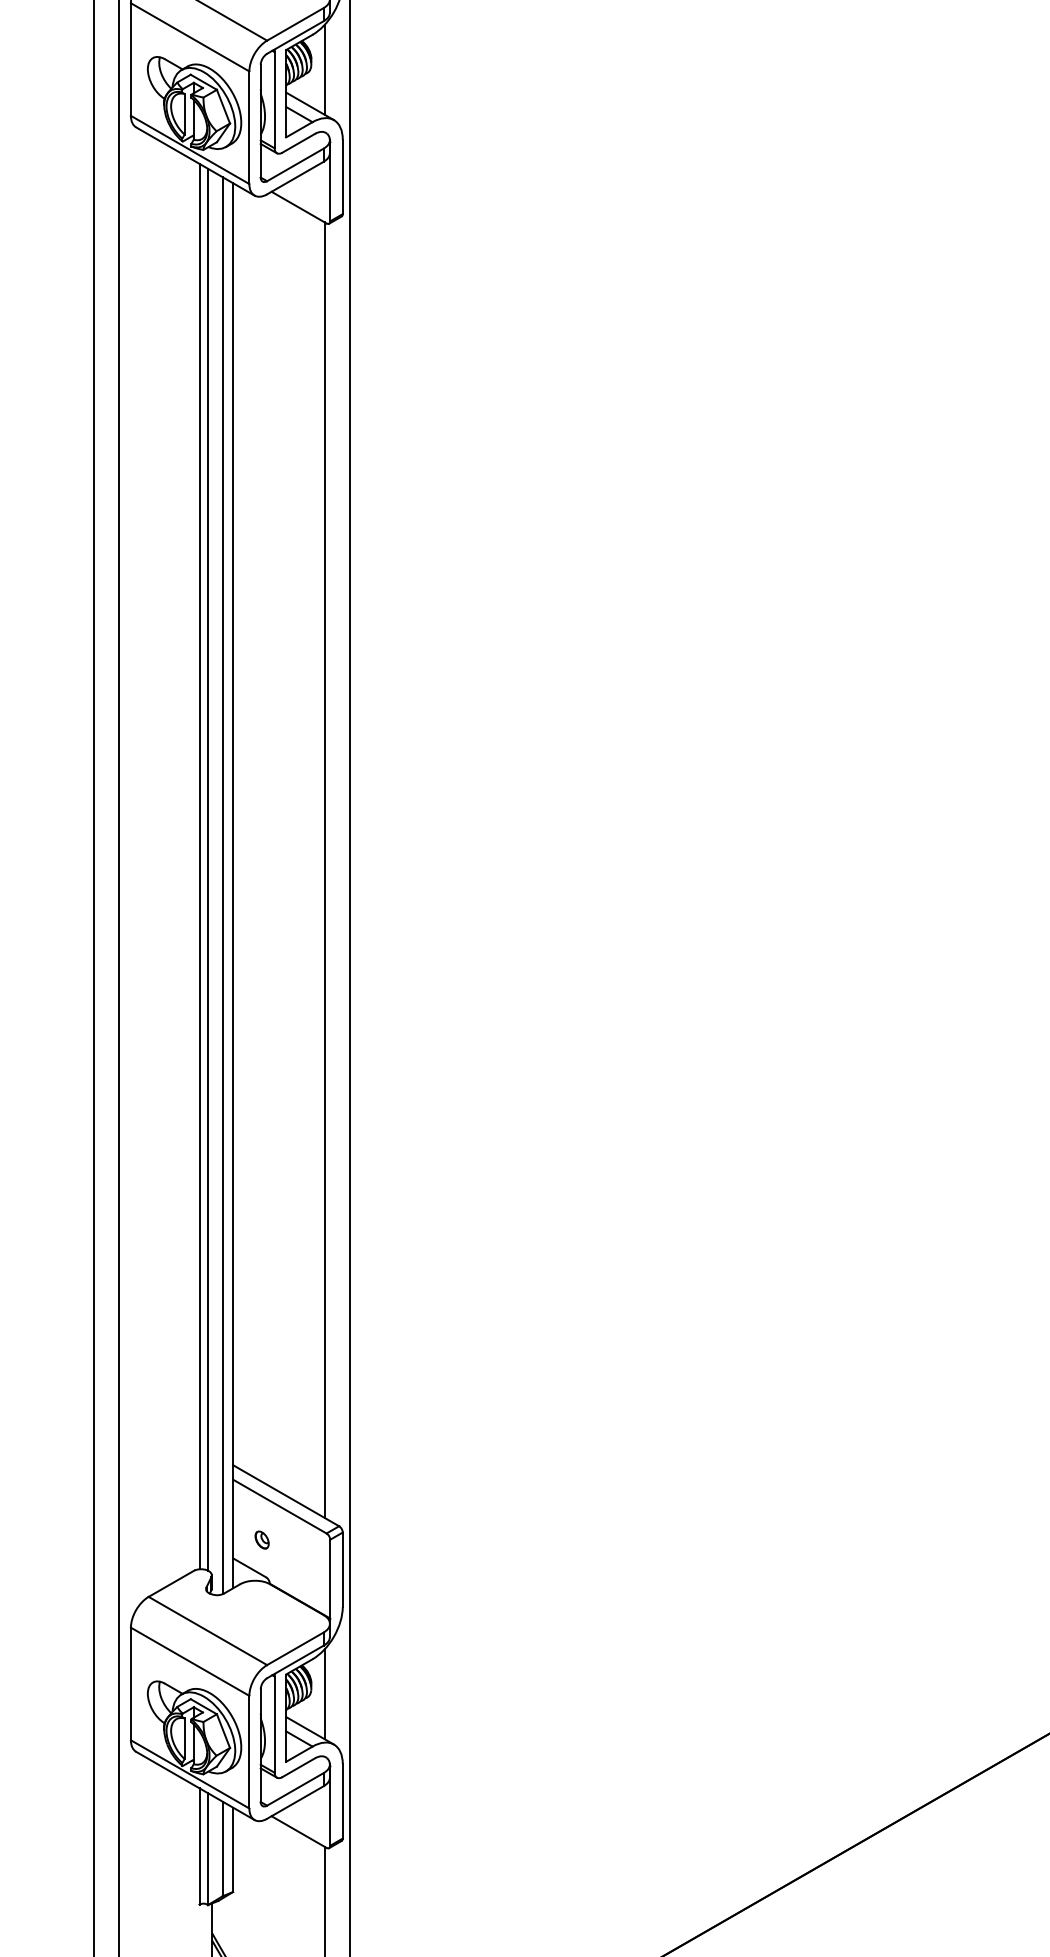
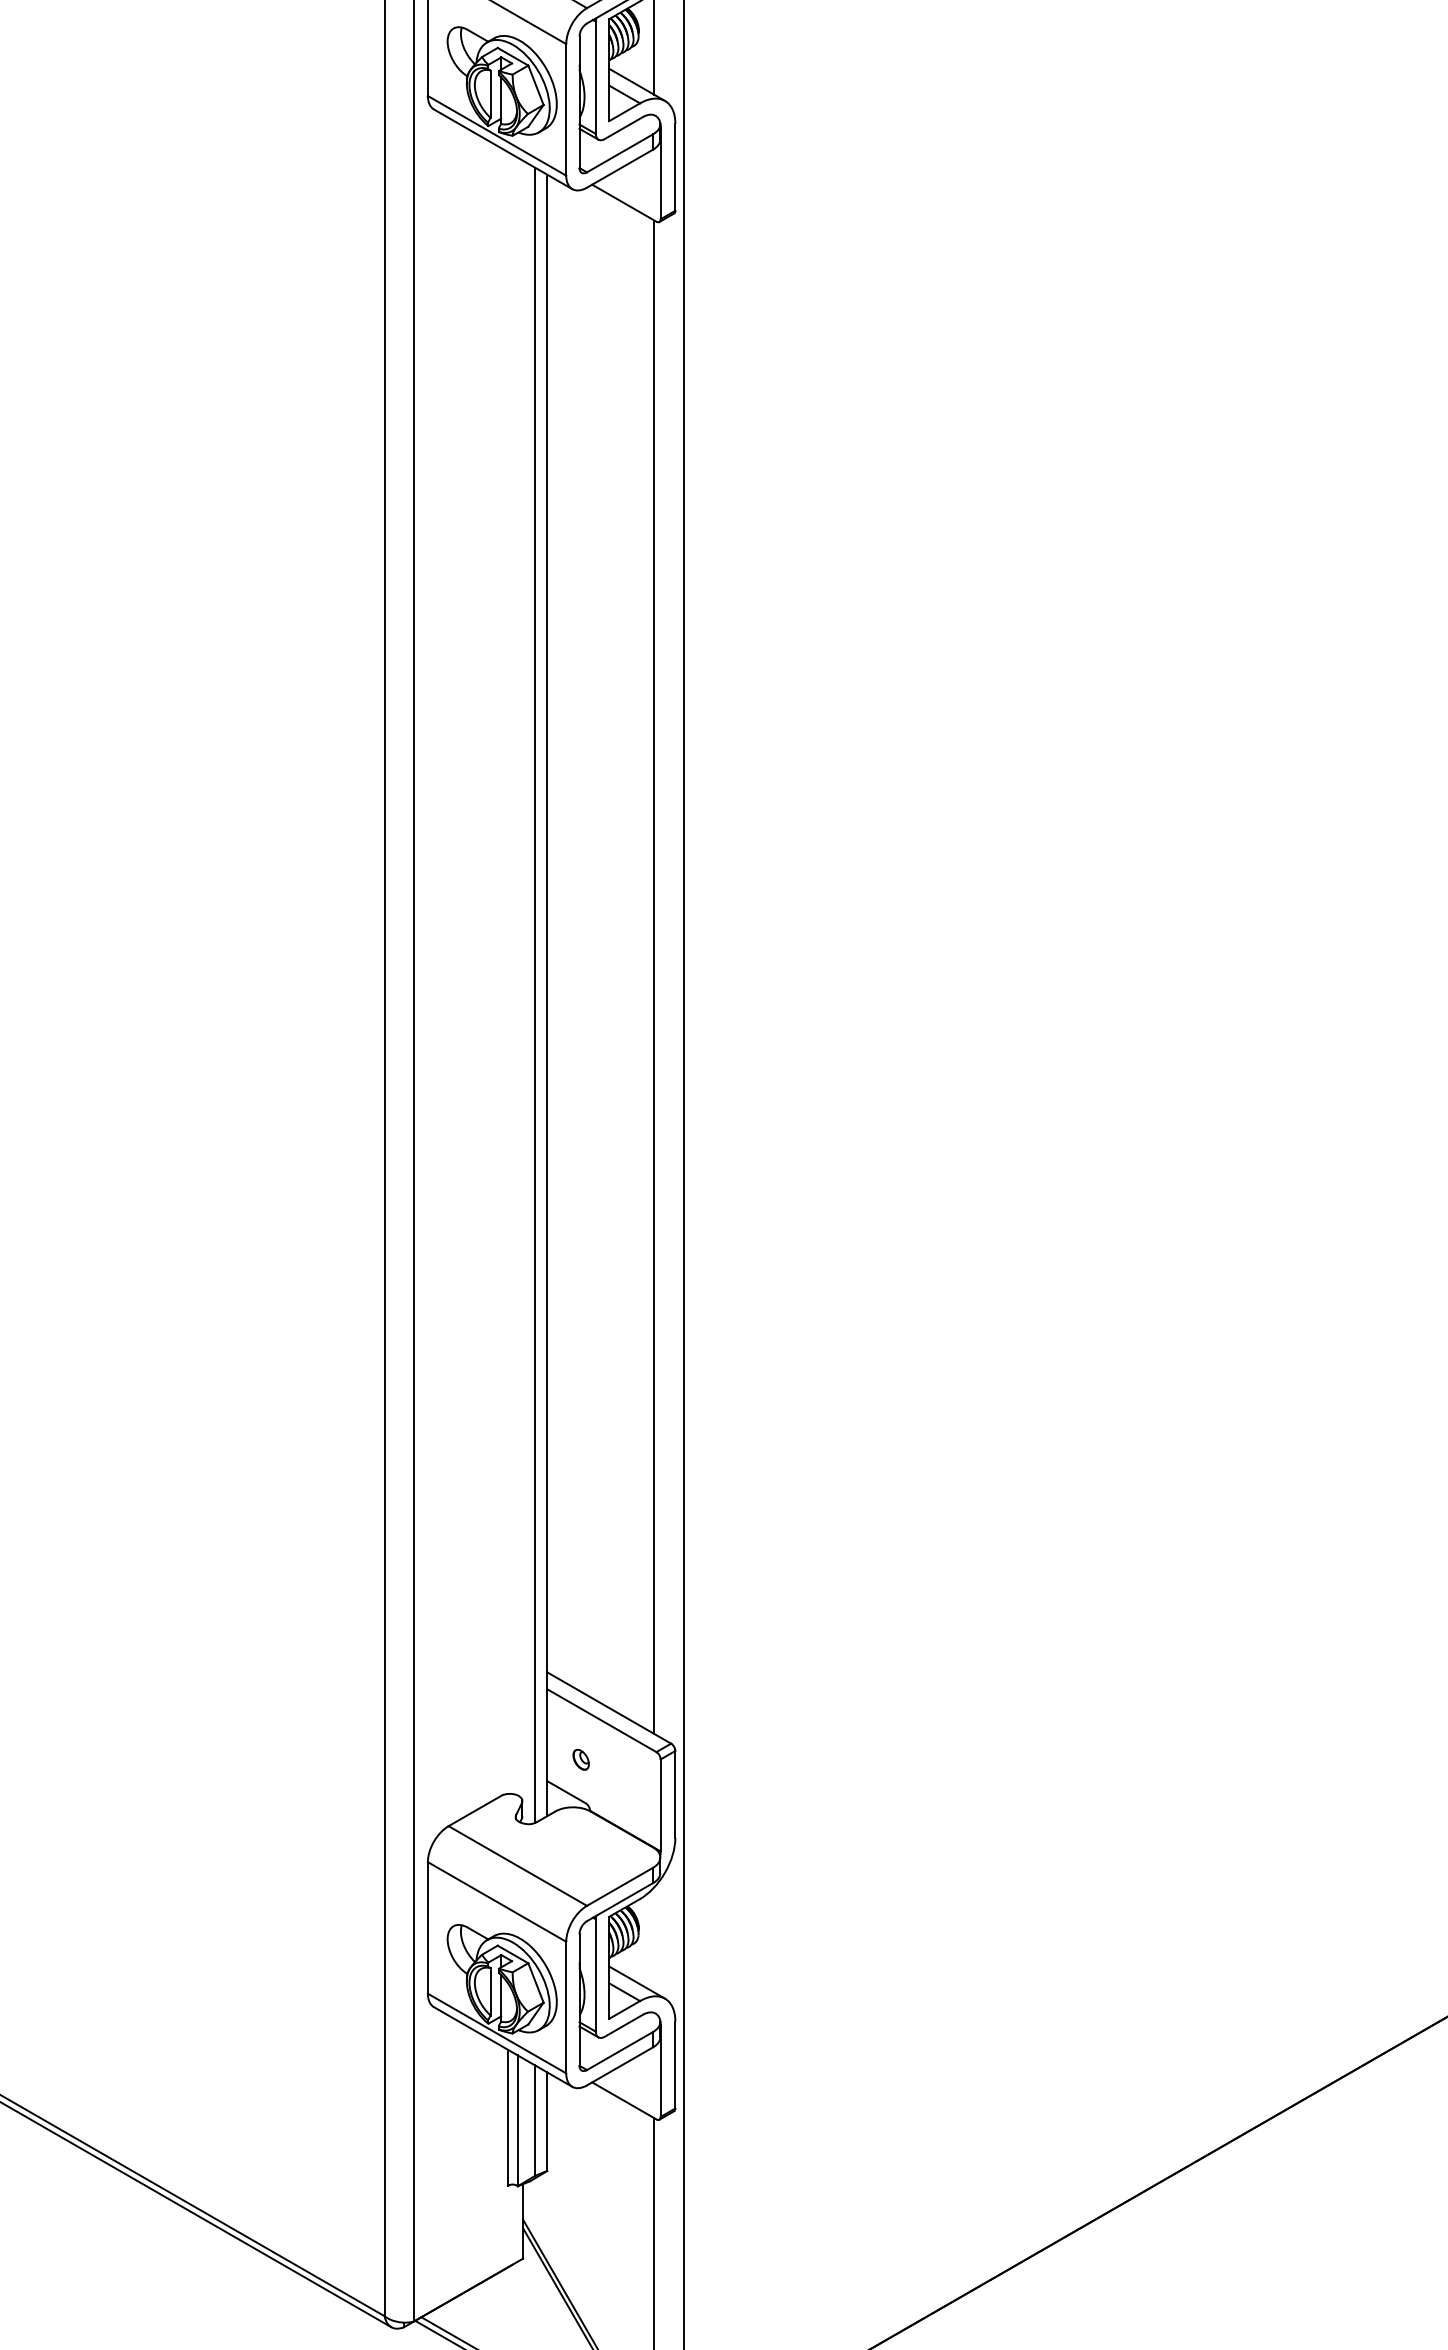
line: (199, 866) -> (508, 972), removed
line: (207, 869) -> (517, 976), removed
line: (324, 1693) -> (654, 1939), removed

